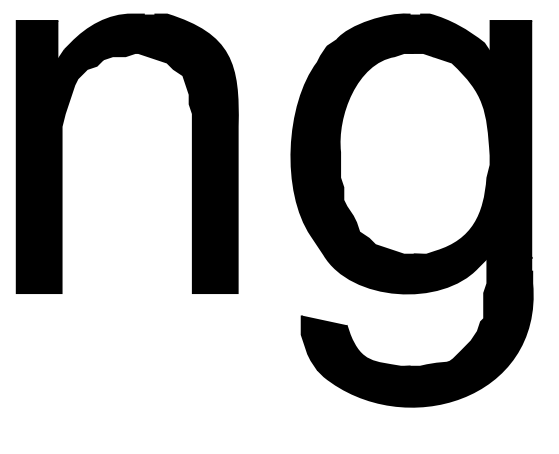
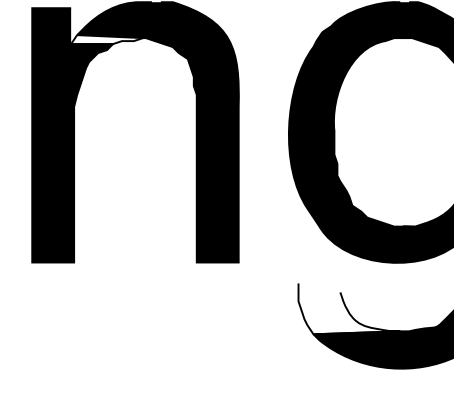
fill: (96, 54) -> (106, 39), removed
fill: (355, 342) -> (348, 308), removed

